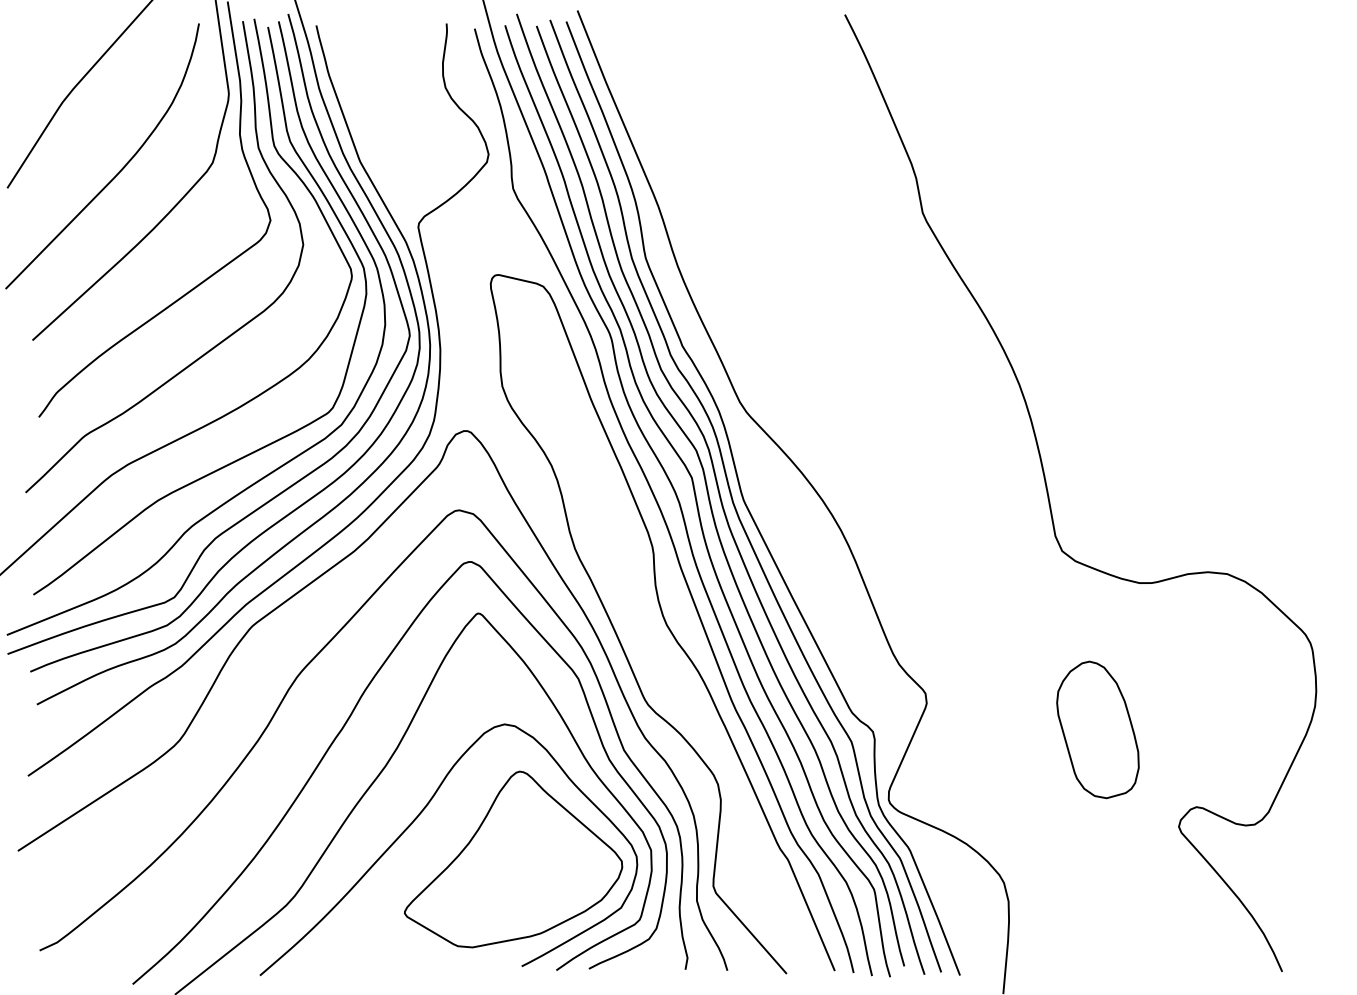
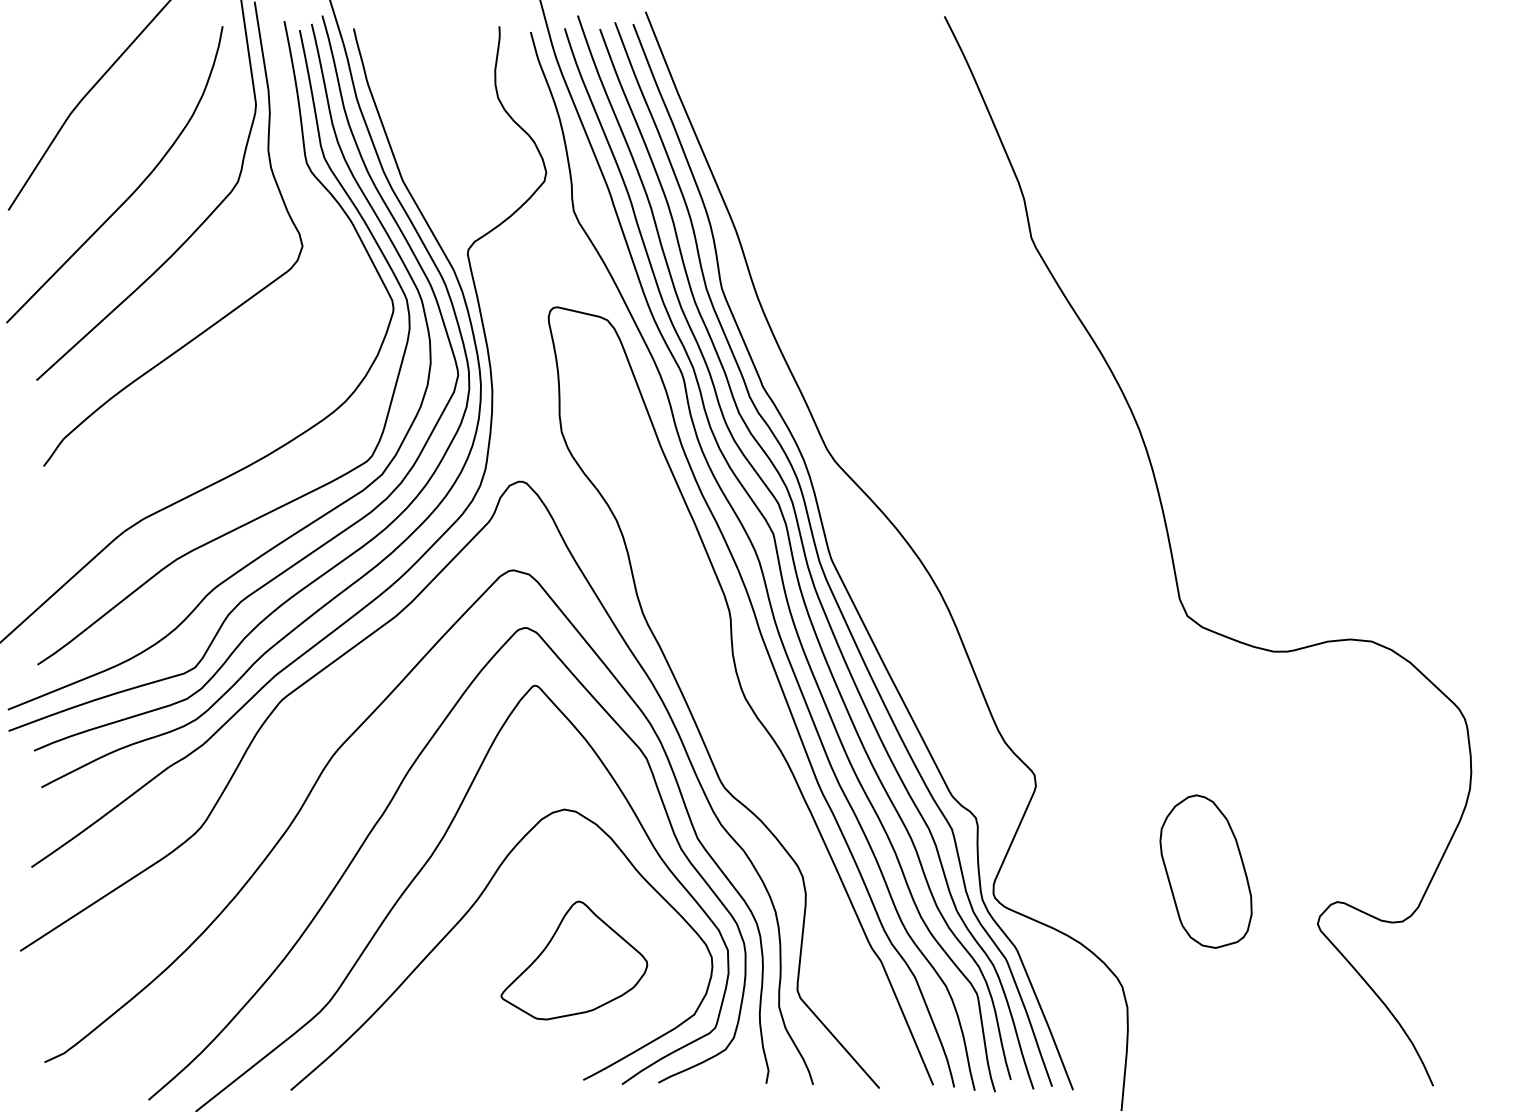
curve: (224, 338) -> (251, 378), removed
part: (1097, 729) -> (1205, 871), moved
part: (513, 859) -> (574, 960), size x0.6

